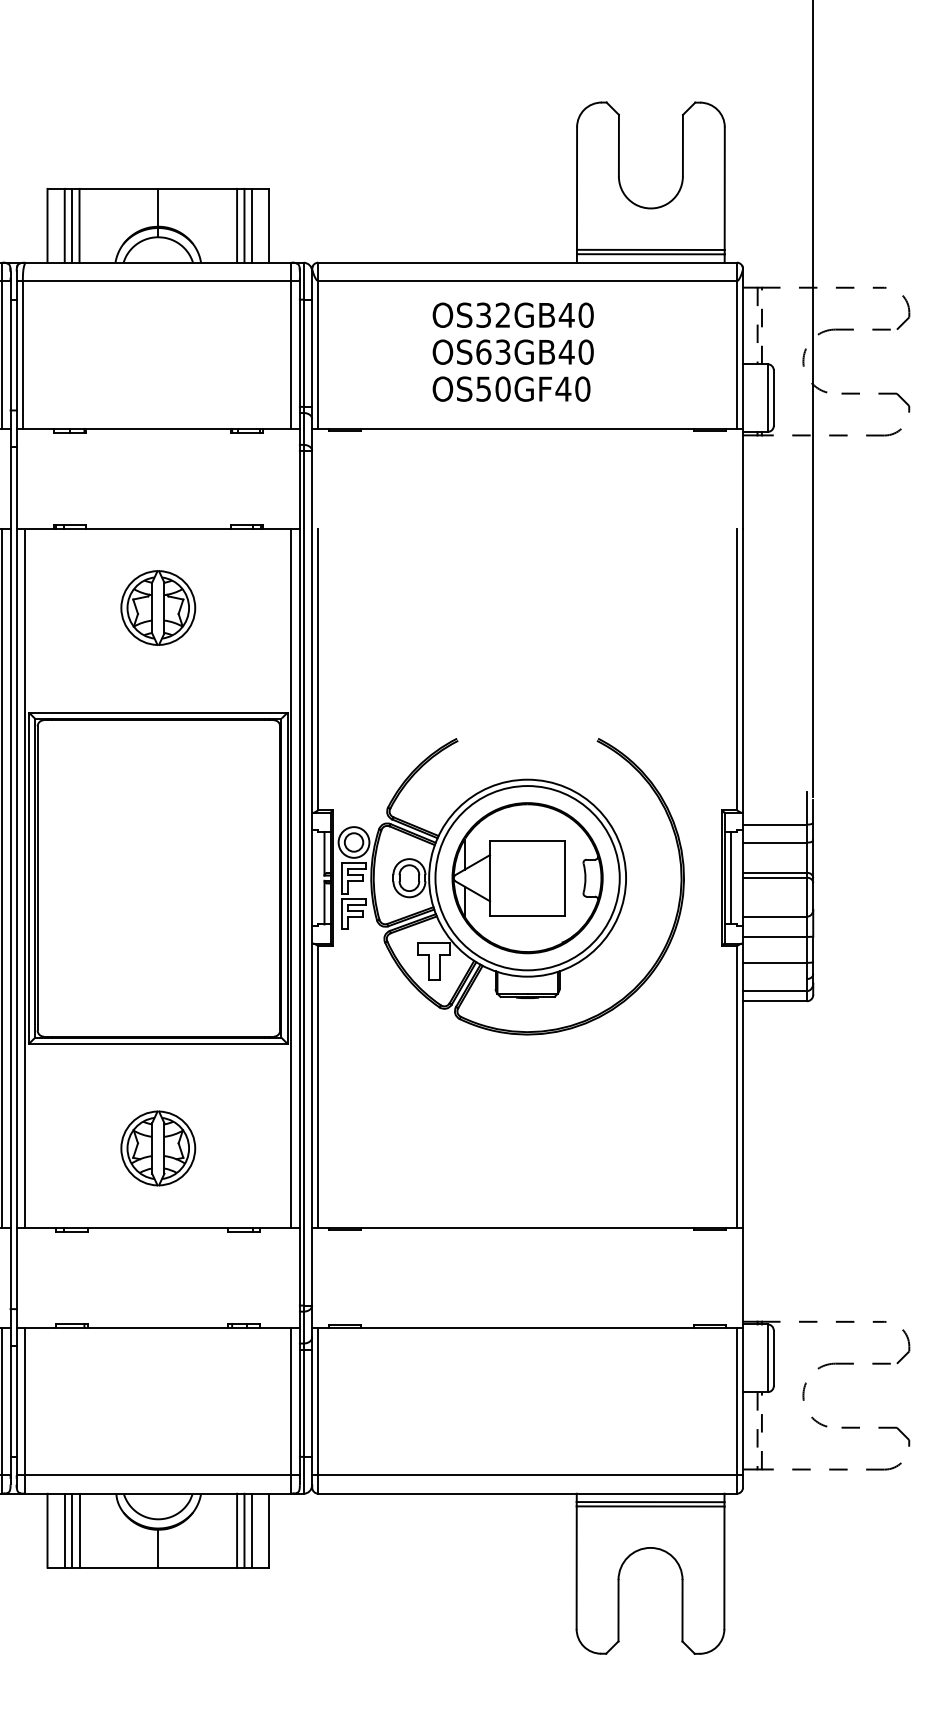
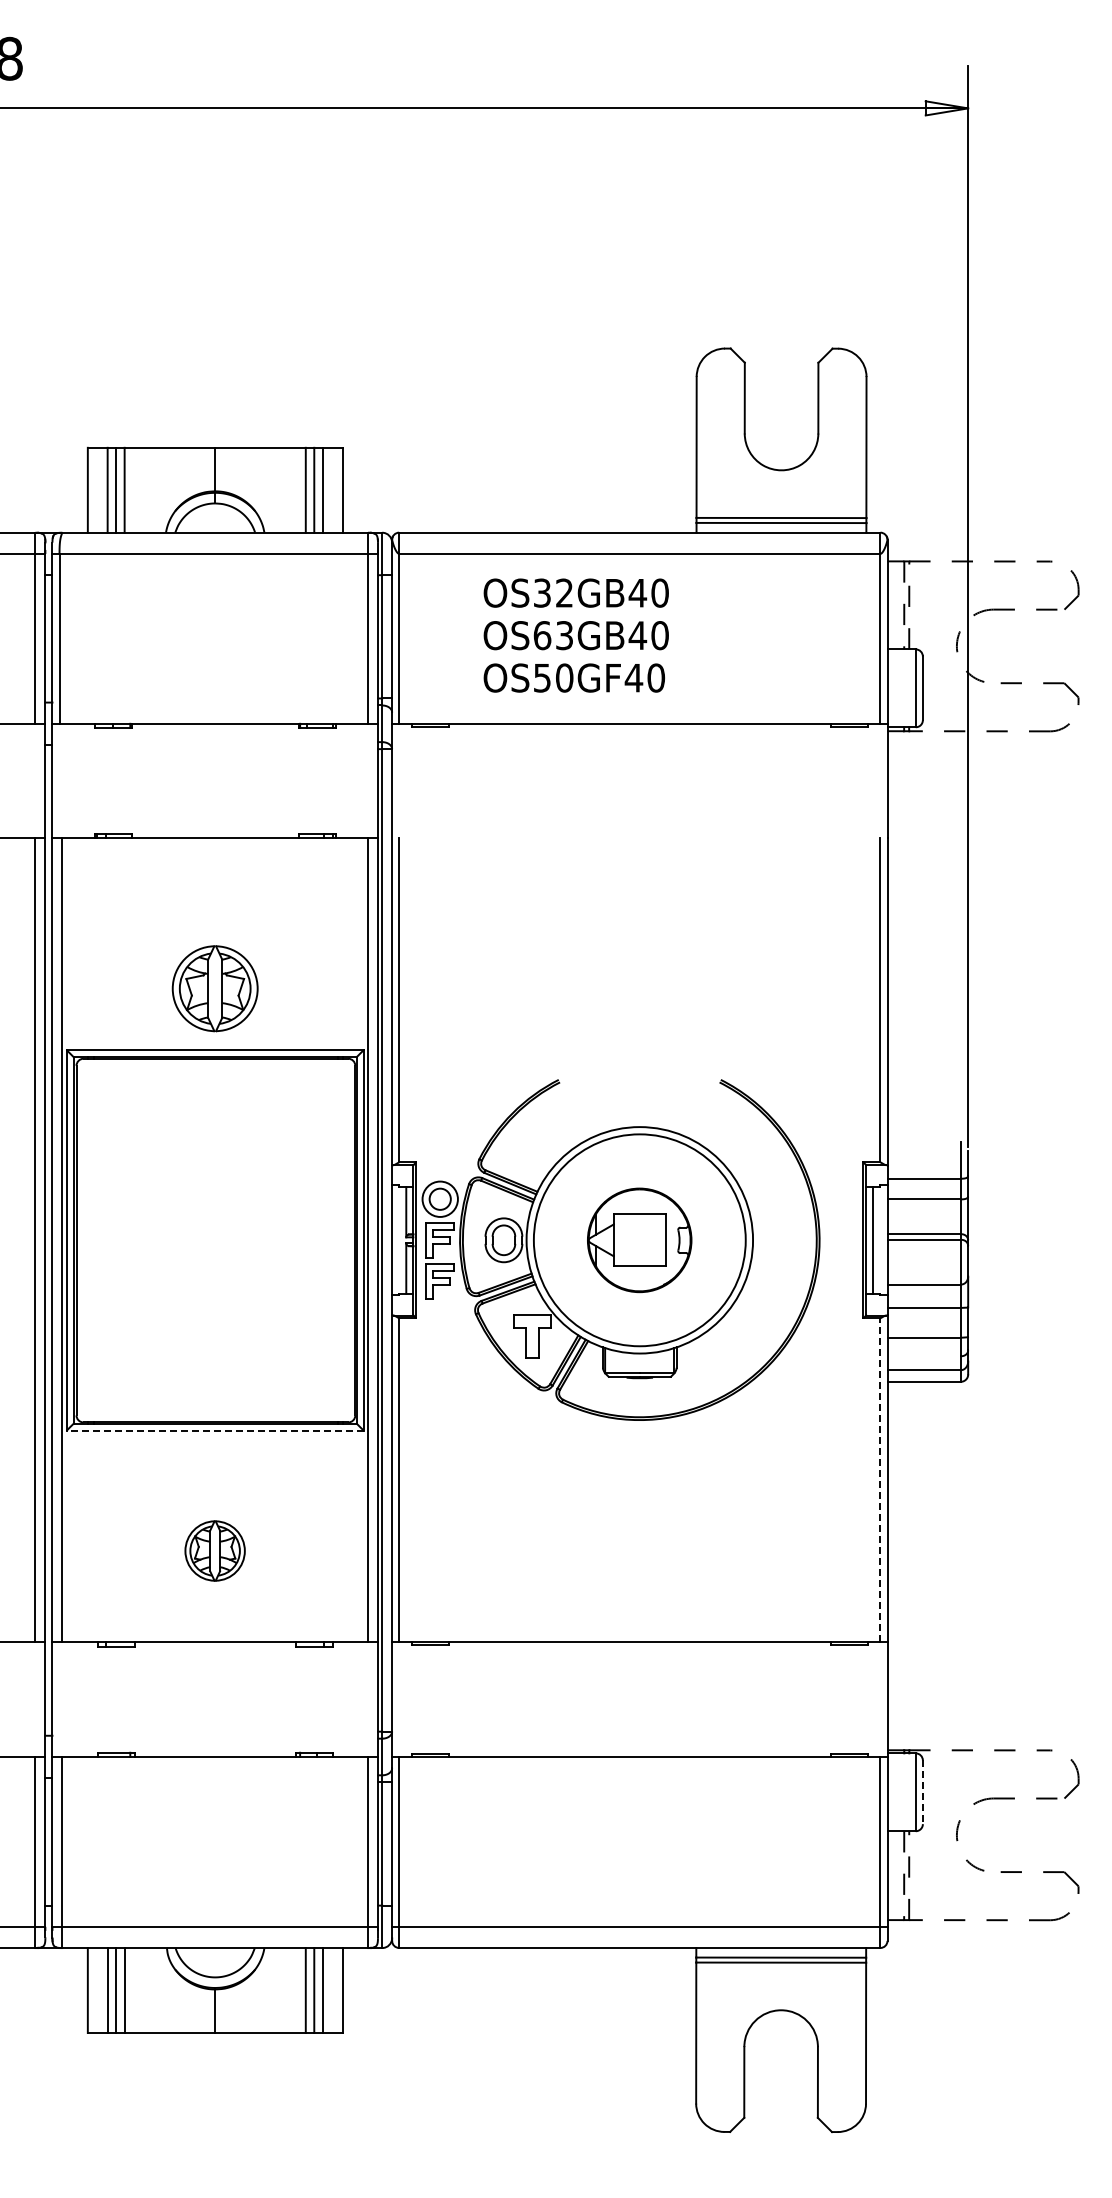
text: (512, 352) -> (575, 635), moved
part: (157, 607) -> (214, 988), moved
part: (527, 878) -> (639, 1240), size x0.6
line: (158, 1043) -> (215, 1430), solid -> dashed
line: (736, 1087) -> (880, 1480), solid -> dashed
part: (157, 1147) -> (214, 1550), size x0.7
line: (773, 1358) -> (922, 1792), solid -> dashed

